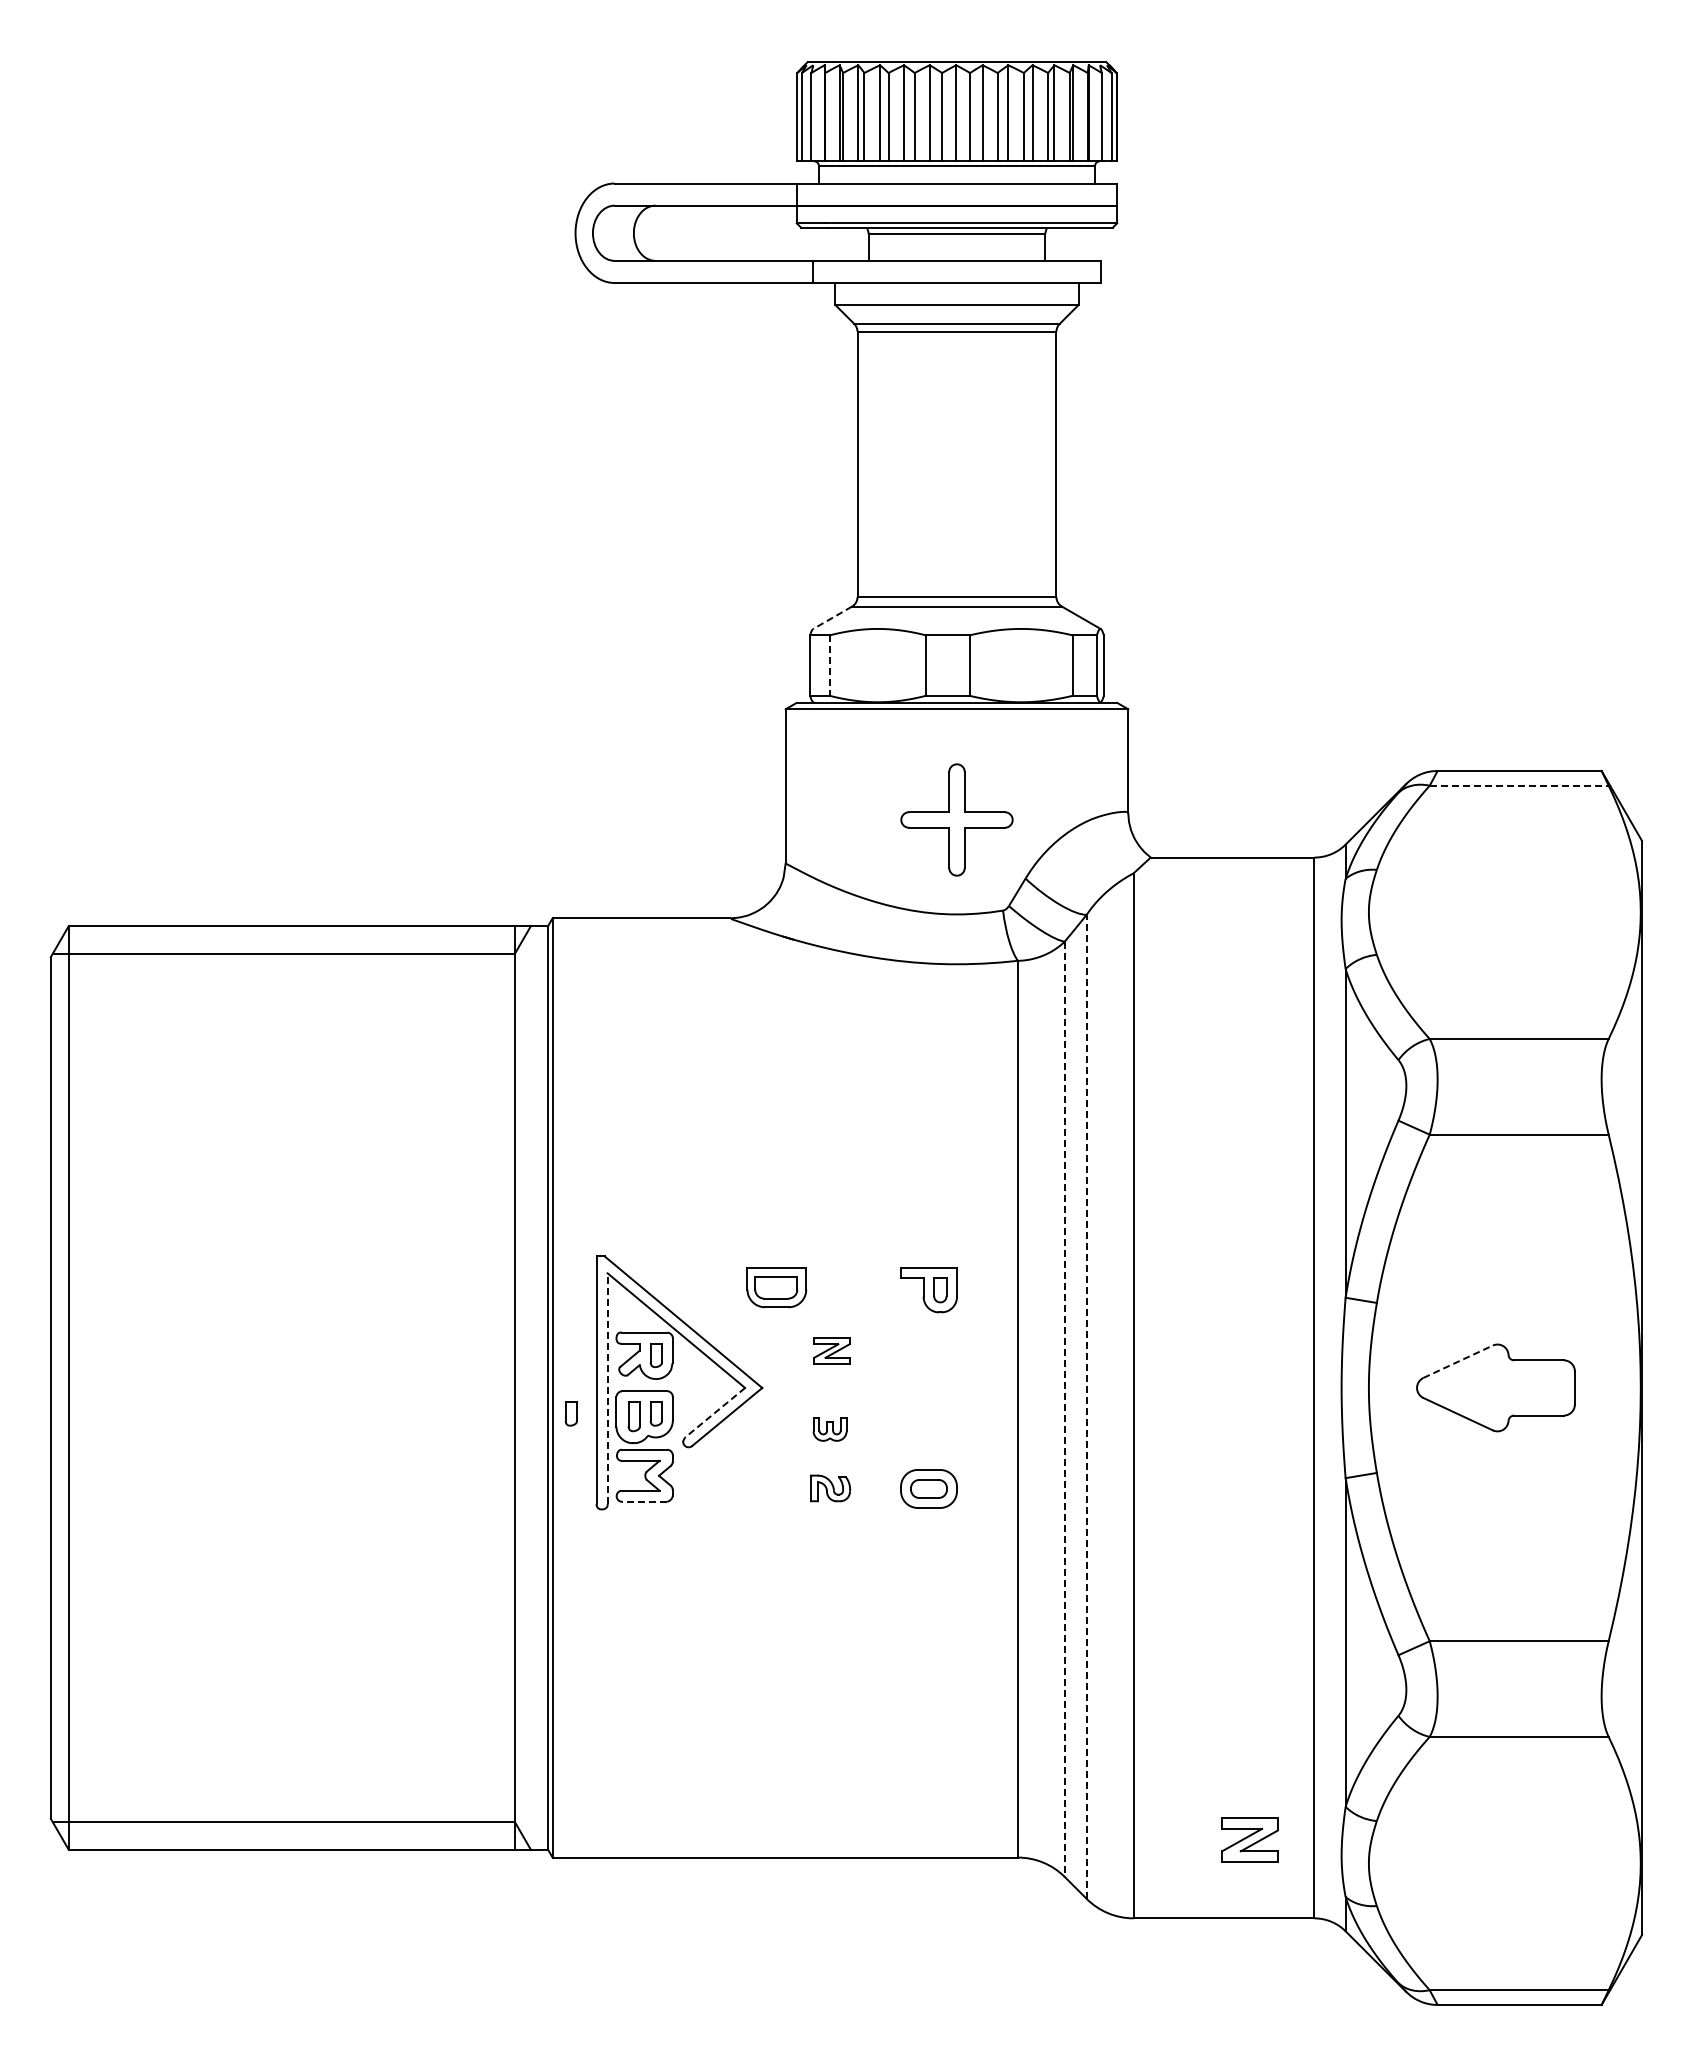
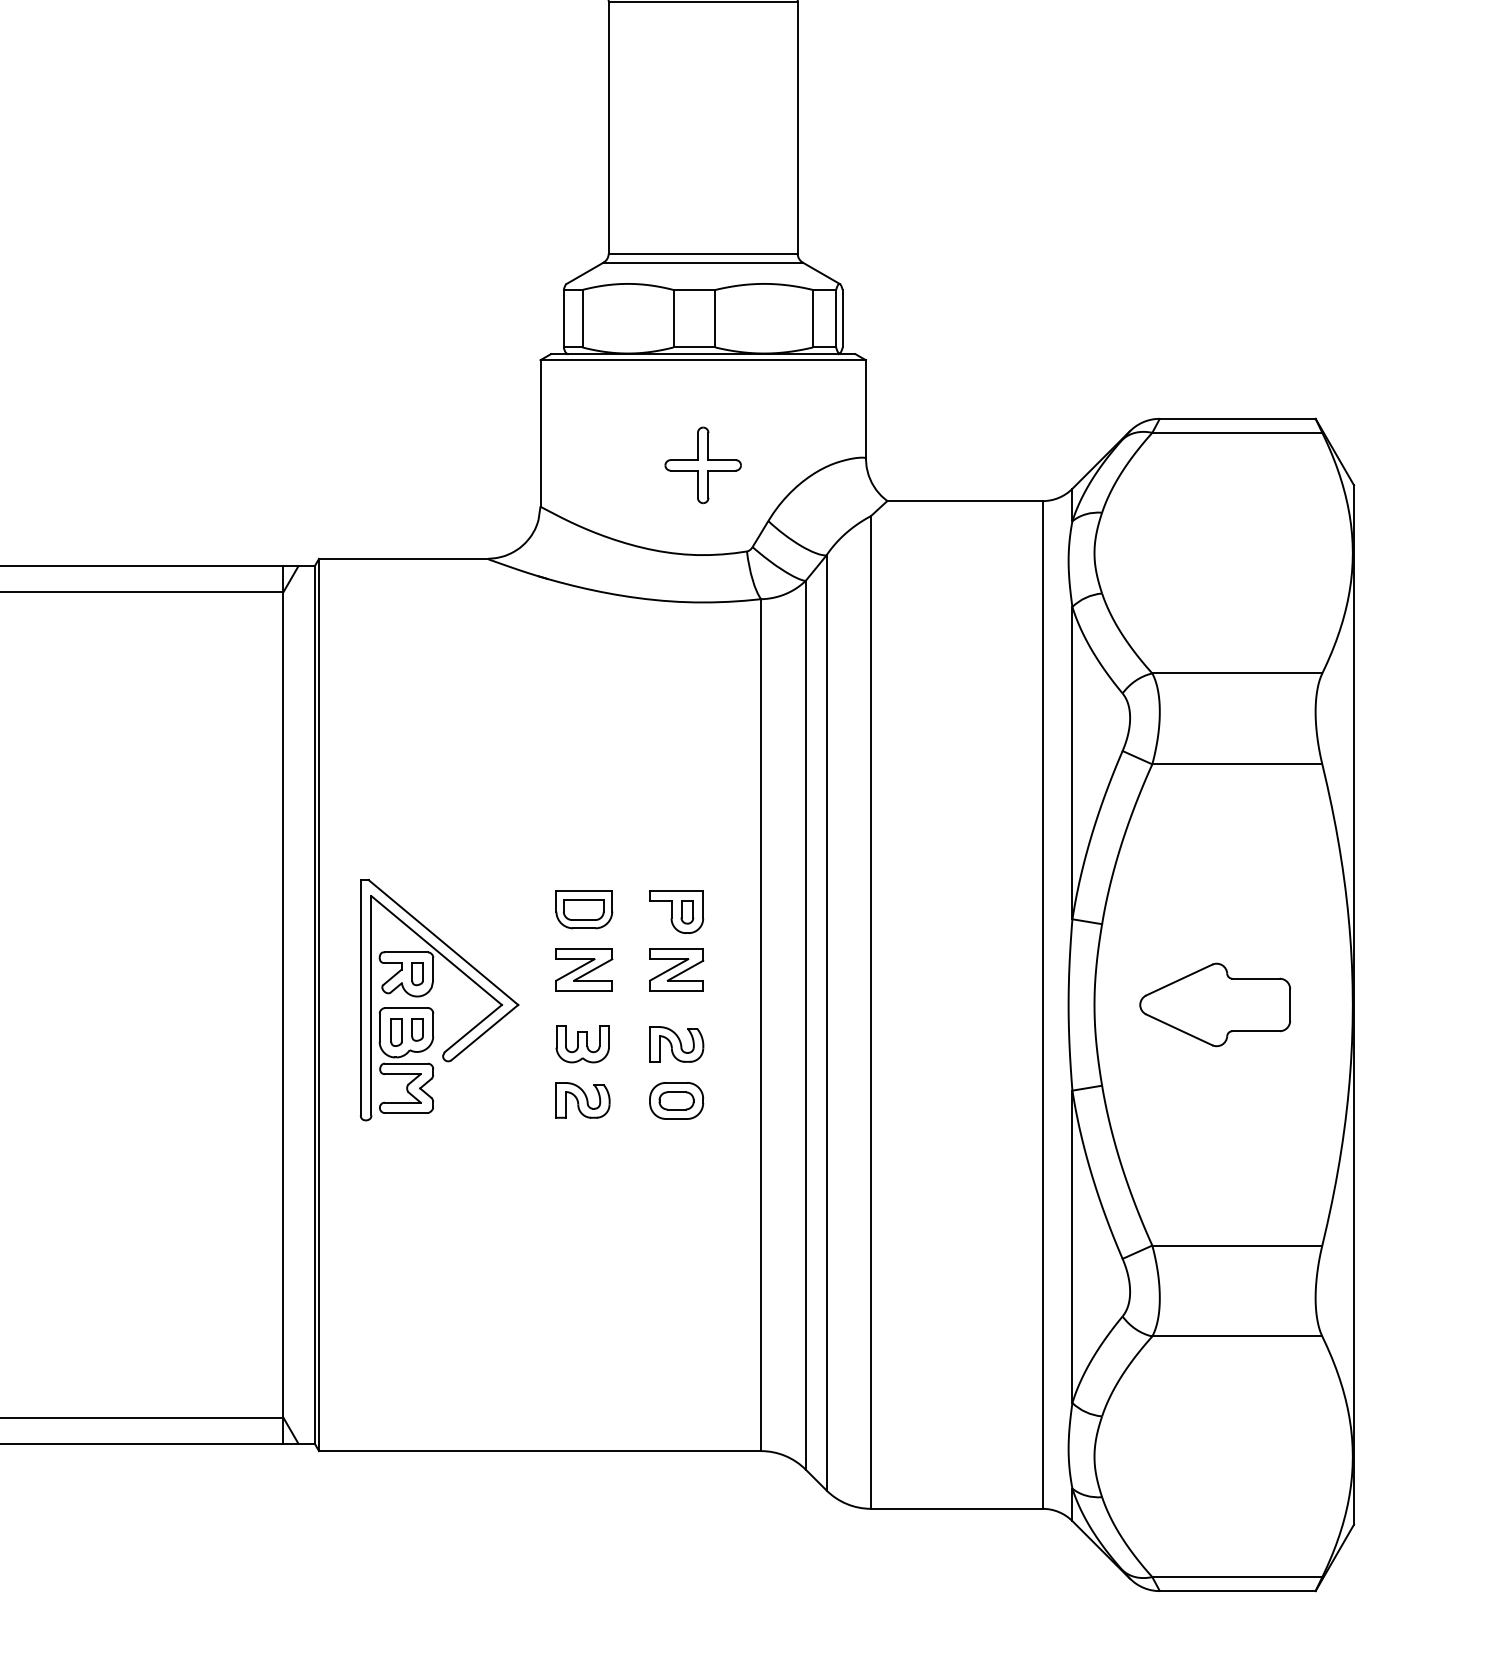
line: (832, 618) -> (584, 273), dashed -> solid
line: (829, 666) -> (582, 319), dashed -> solid
line: (1519, 785) -> (1237, 432), dashed -> solid
part: (956, 819) -> (702, 464), size x0.71
part: (776, 1287) -> (583, 909), moved
part: (831, 1350) -> (583, 969), size x1.67
line: (1458, 1361) -> (1179, 979), dashed -> solid
line: (607, 1388) -> (371, 1005), dashed -> solid
line: (1086, 1406) -> (826, 1022), dashed -> solid
line: (1064, 1409) -> (805, 1025), dashed -> solid
part: (570, 1413) -> (336, 1029), removed
line: (714, 1413) -> (472, 1029), dashed -> solid
part: (829, 1429) -> (582, 1044), size x1.67
part: (928, 1429) -> (676, 1044), added
part: (830, 1488) -> (583, 1100), size x1.43
line: (644, 1501) -> (406, 1112), dashed -> solid
part: (1249, 1839) -> (676, 969), moved

